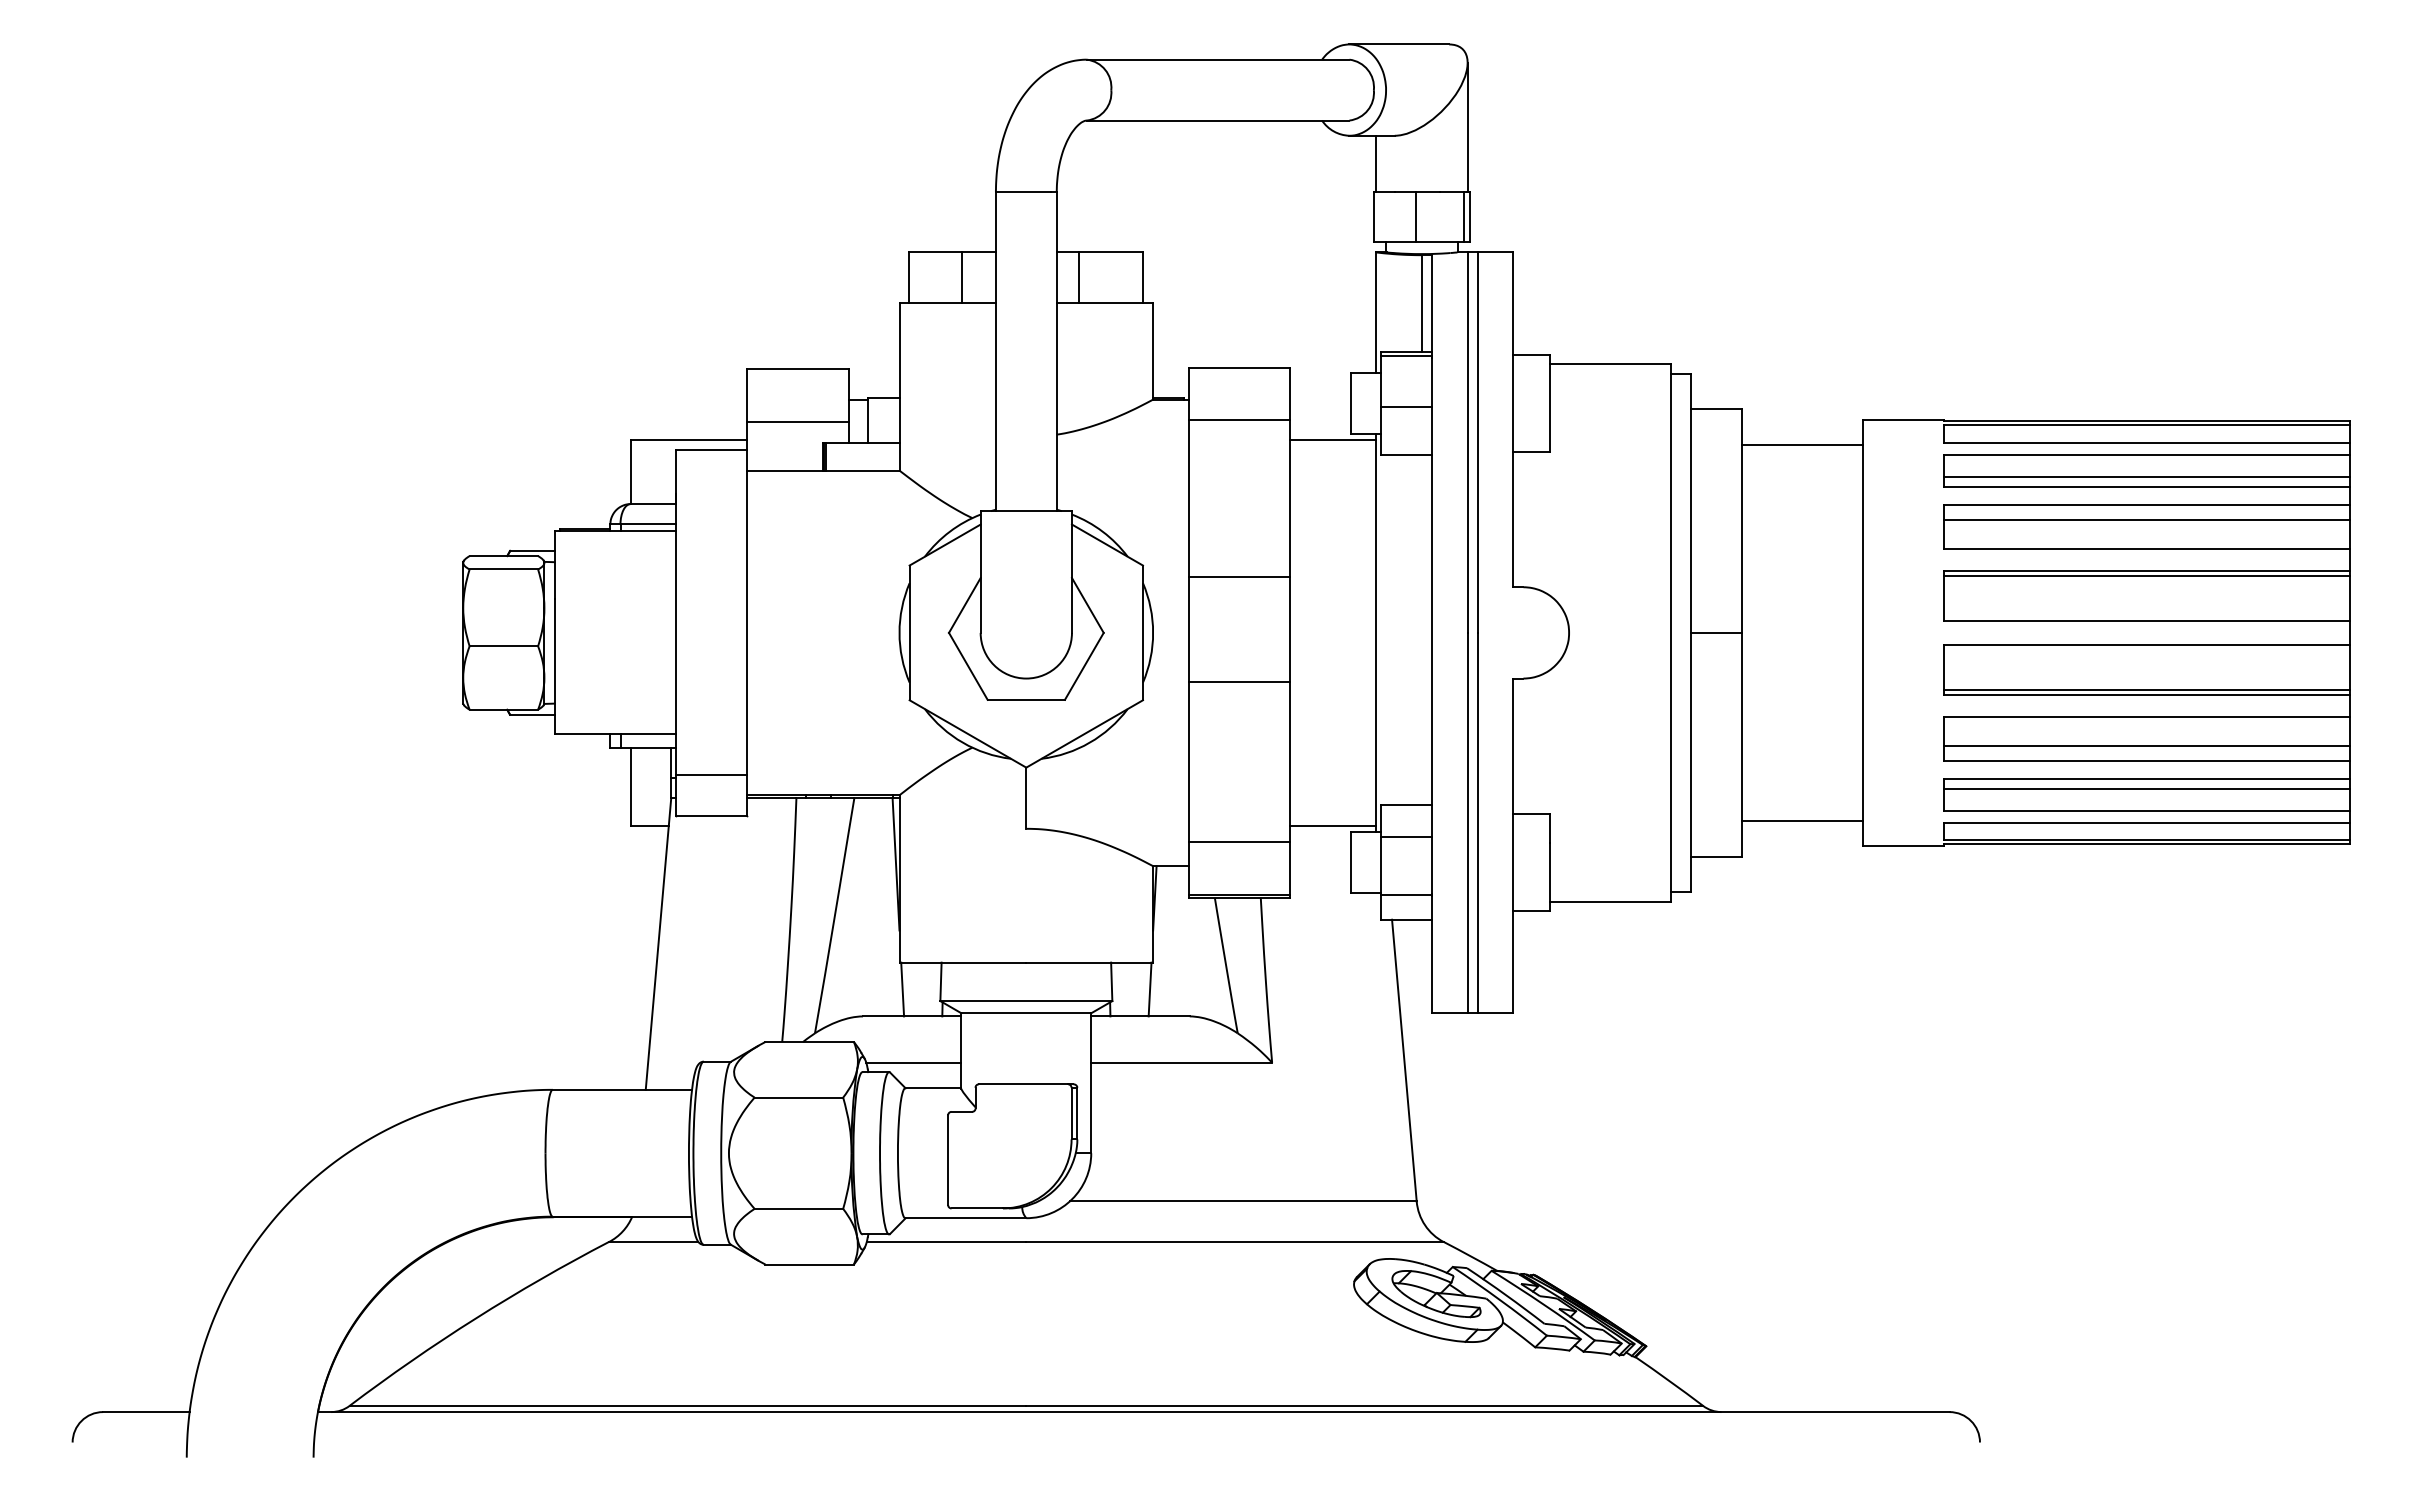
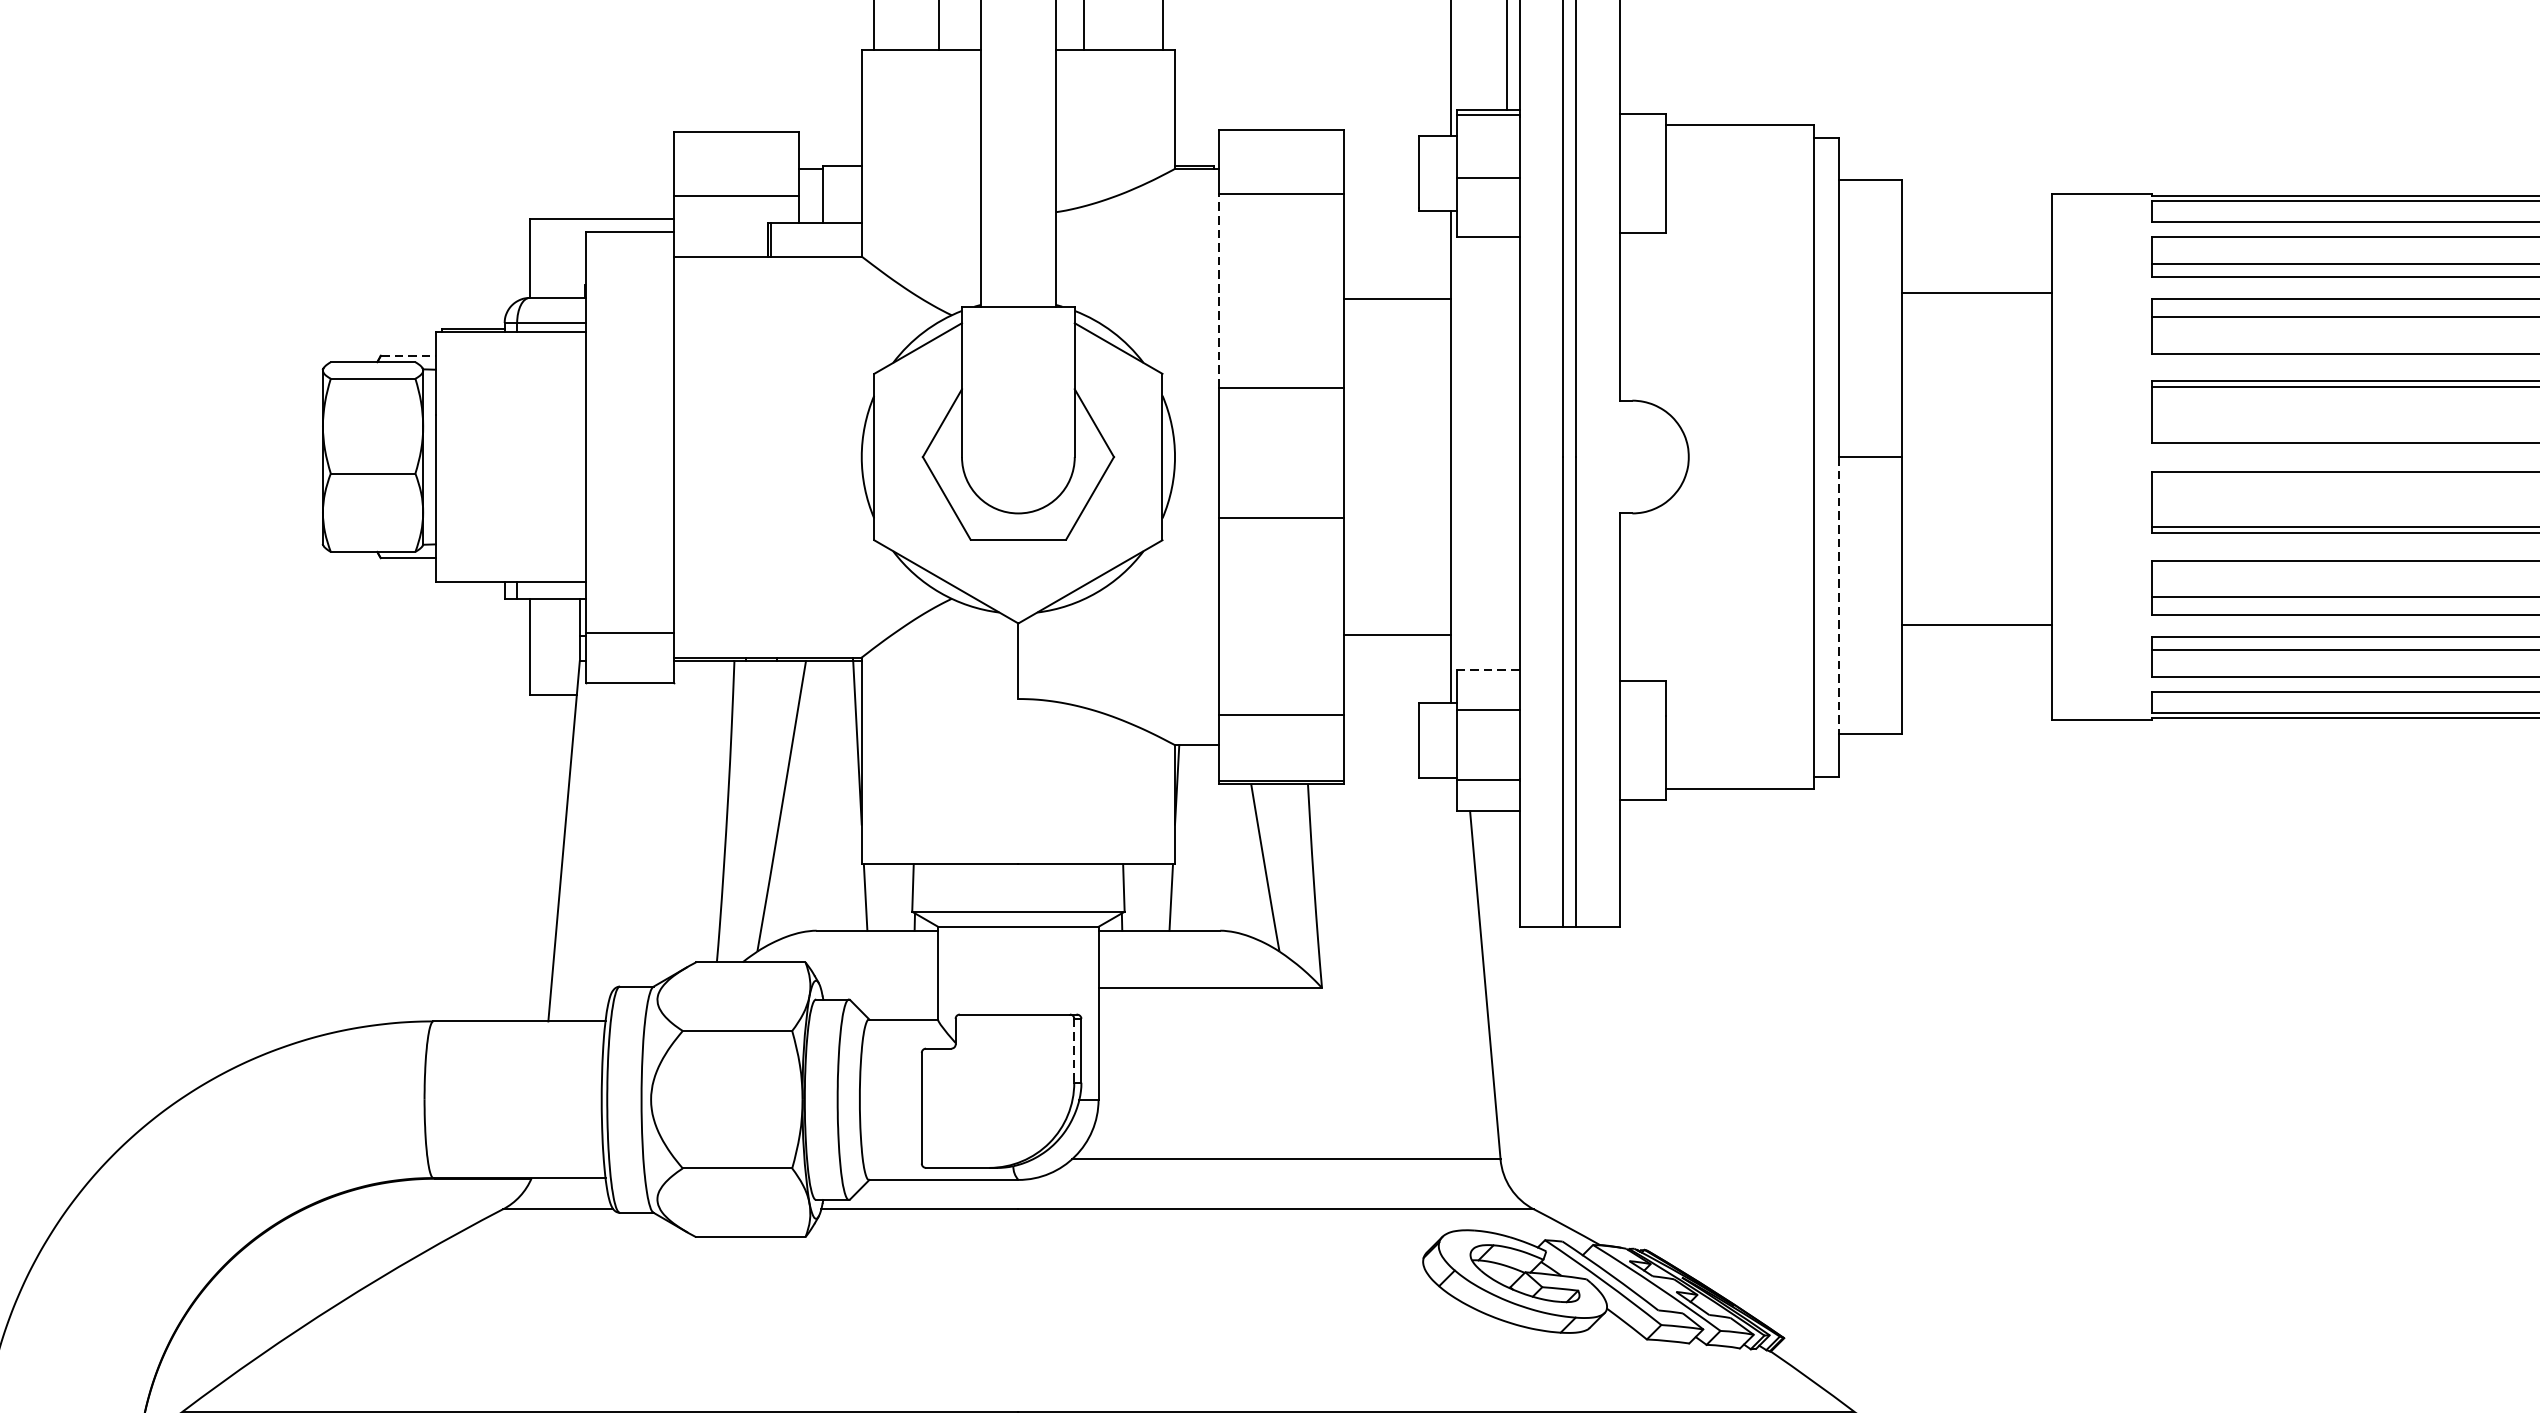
line: (1333, 440) -> (1397, 299), moved
line: (1802, 445) -> (1977, 293), moved
line: (1188, 498) -> (1218, 291), solid -> dashed
line: (532, 550) -> (408, 355), solid -> dashed
line: (1690, 745) -> (1838, 596), solid -> dashed
line: (1406, 805) -> (1487, 670), solid -> dashed
line: (1802, 820) -> (1977, 624), moved
line: (1333, 825) -> (1397, 634), moved
line: (913, 1062) -> (879, 987), removed
line: (1071, 1113) -> (1074, 1050), solid -> dashed

